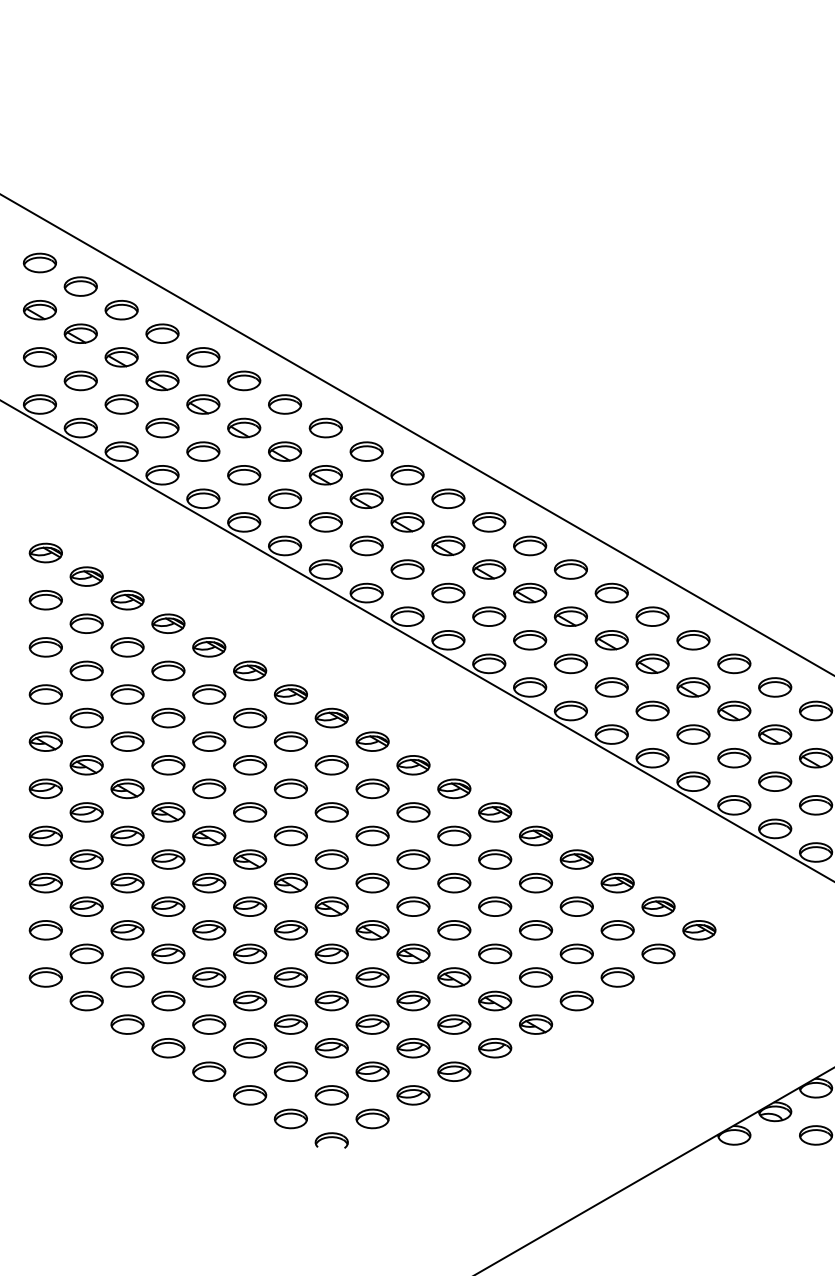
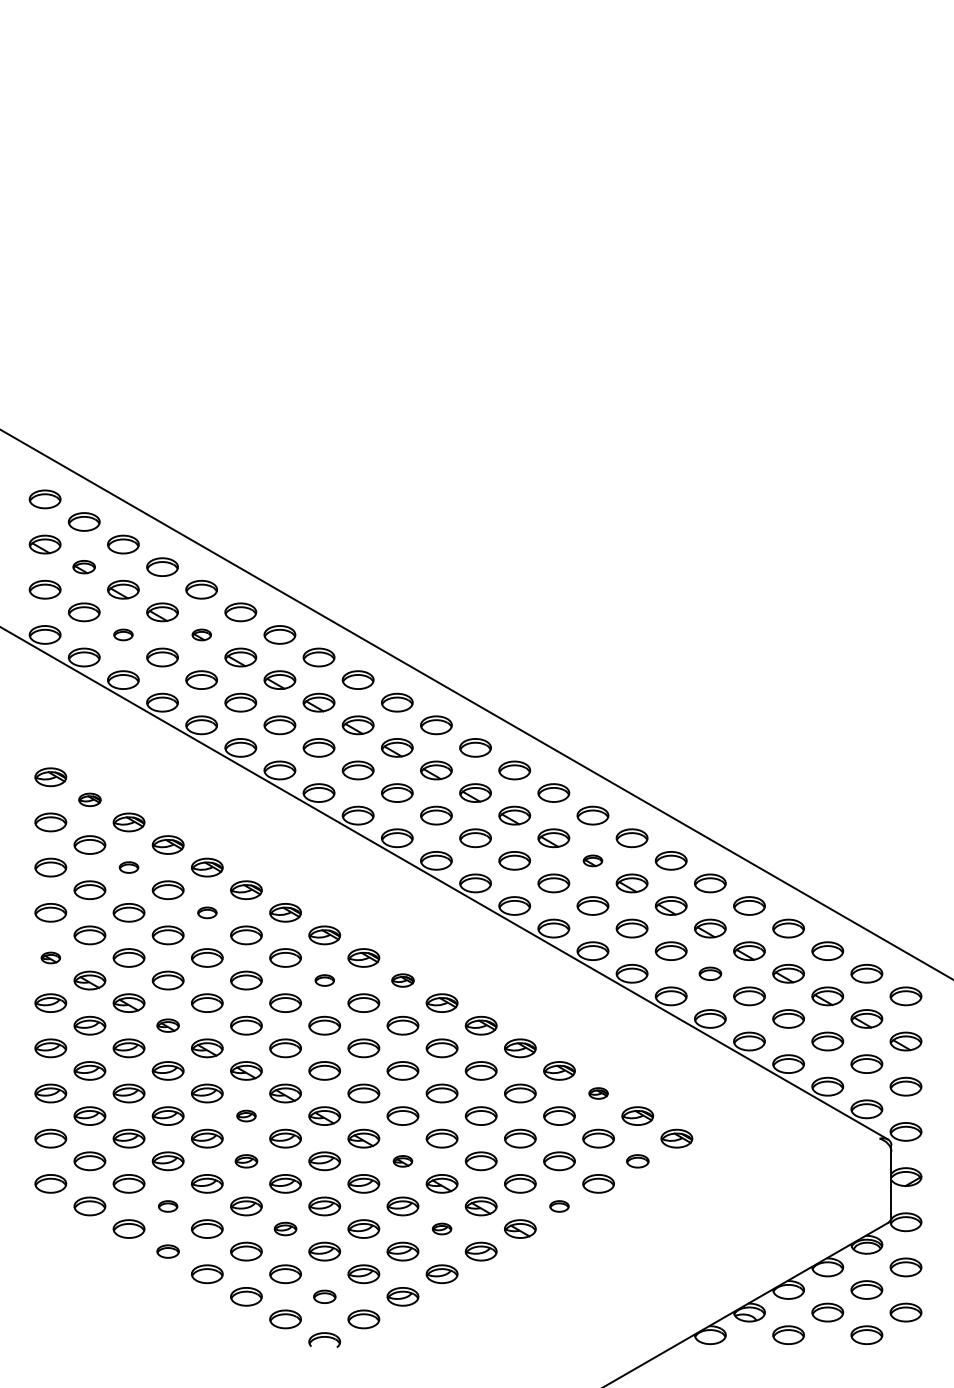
part: (80, 333) -> (83, 566), size x0.7
part: (121, 404) -> (123, 634), size x0.6
part: (203, 404) -> (201, 634), size x0.6
part: (86, 576) -> (89, 799), size x0.7
part: (611, 639) -> (592, 860), size x0.6
part: (126, 647) -> (128, 867), size x0.6
part: (209, 694) -> (207, 912), size x0.6
part: (45, 741) -> (50, 957), size x0.6
part: (734, 757) -> (710, 973), size x0.7
part: (331, 765) -> (324, 980), size x0.6
part: (412, 765) -> (402, 980), size x0.7
part: (167, 812) -> (167, 1025), size x0.7
part: (617, 883) -> (598, 1093), size x0.6
part: (250, 906) -> (246, 1115), size x0.6
part: (250, 954) -> (246, 1161), size x0.7
part: (412, 954) -> (402, 1161), size x0.6
part: (658, 954) -> (637, 1161), size x0.7
part: (167, 1001) -> (167, 1206), size x0.6
part: (576, 1001) -> (559, 1206), size x0.6
part: (290, 1024) -> (285, 1228), size x0.7
part: (453, 1024) -> (441, 1228), size x0.6
part: (167, 1048) -> (167, 1251), size x0.7
part: (331, 1095) -> (324, 1296), size x0.7

